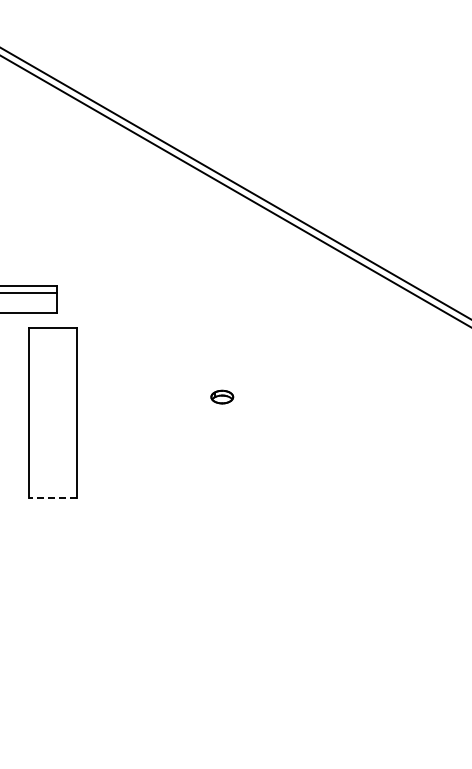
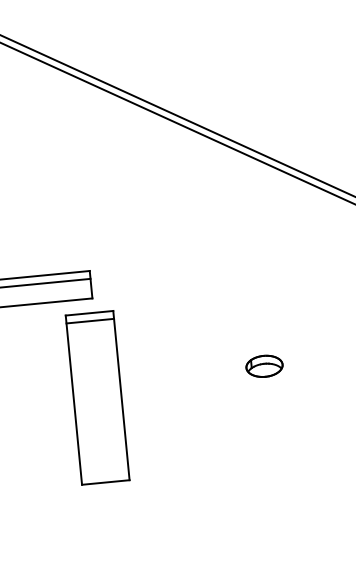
line: (52, 335) -> (89, 321), added
part: (222, 396) -> (264, 365), size x1.67
line: (53, 497) -> (106, 482), dashed -> solid

